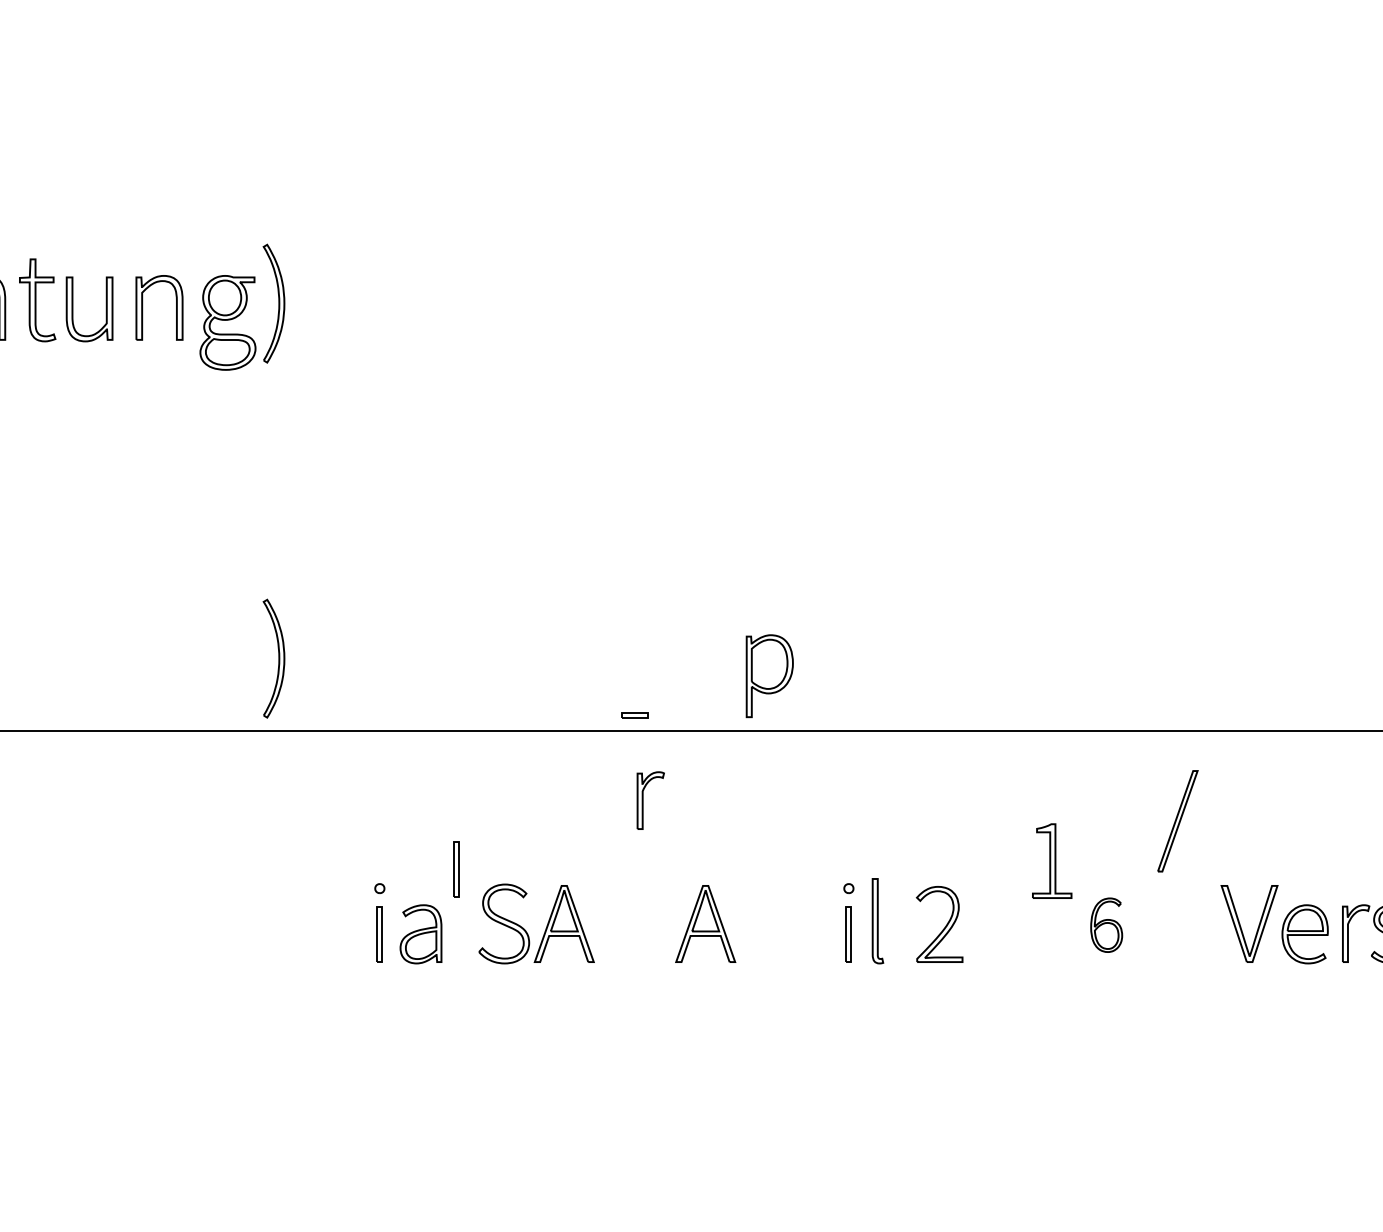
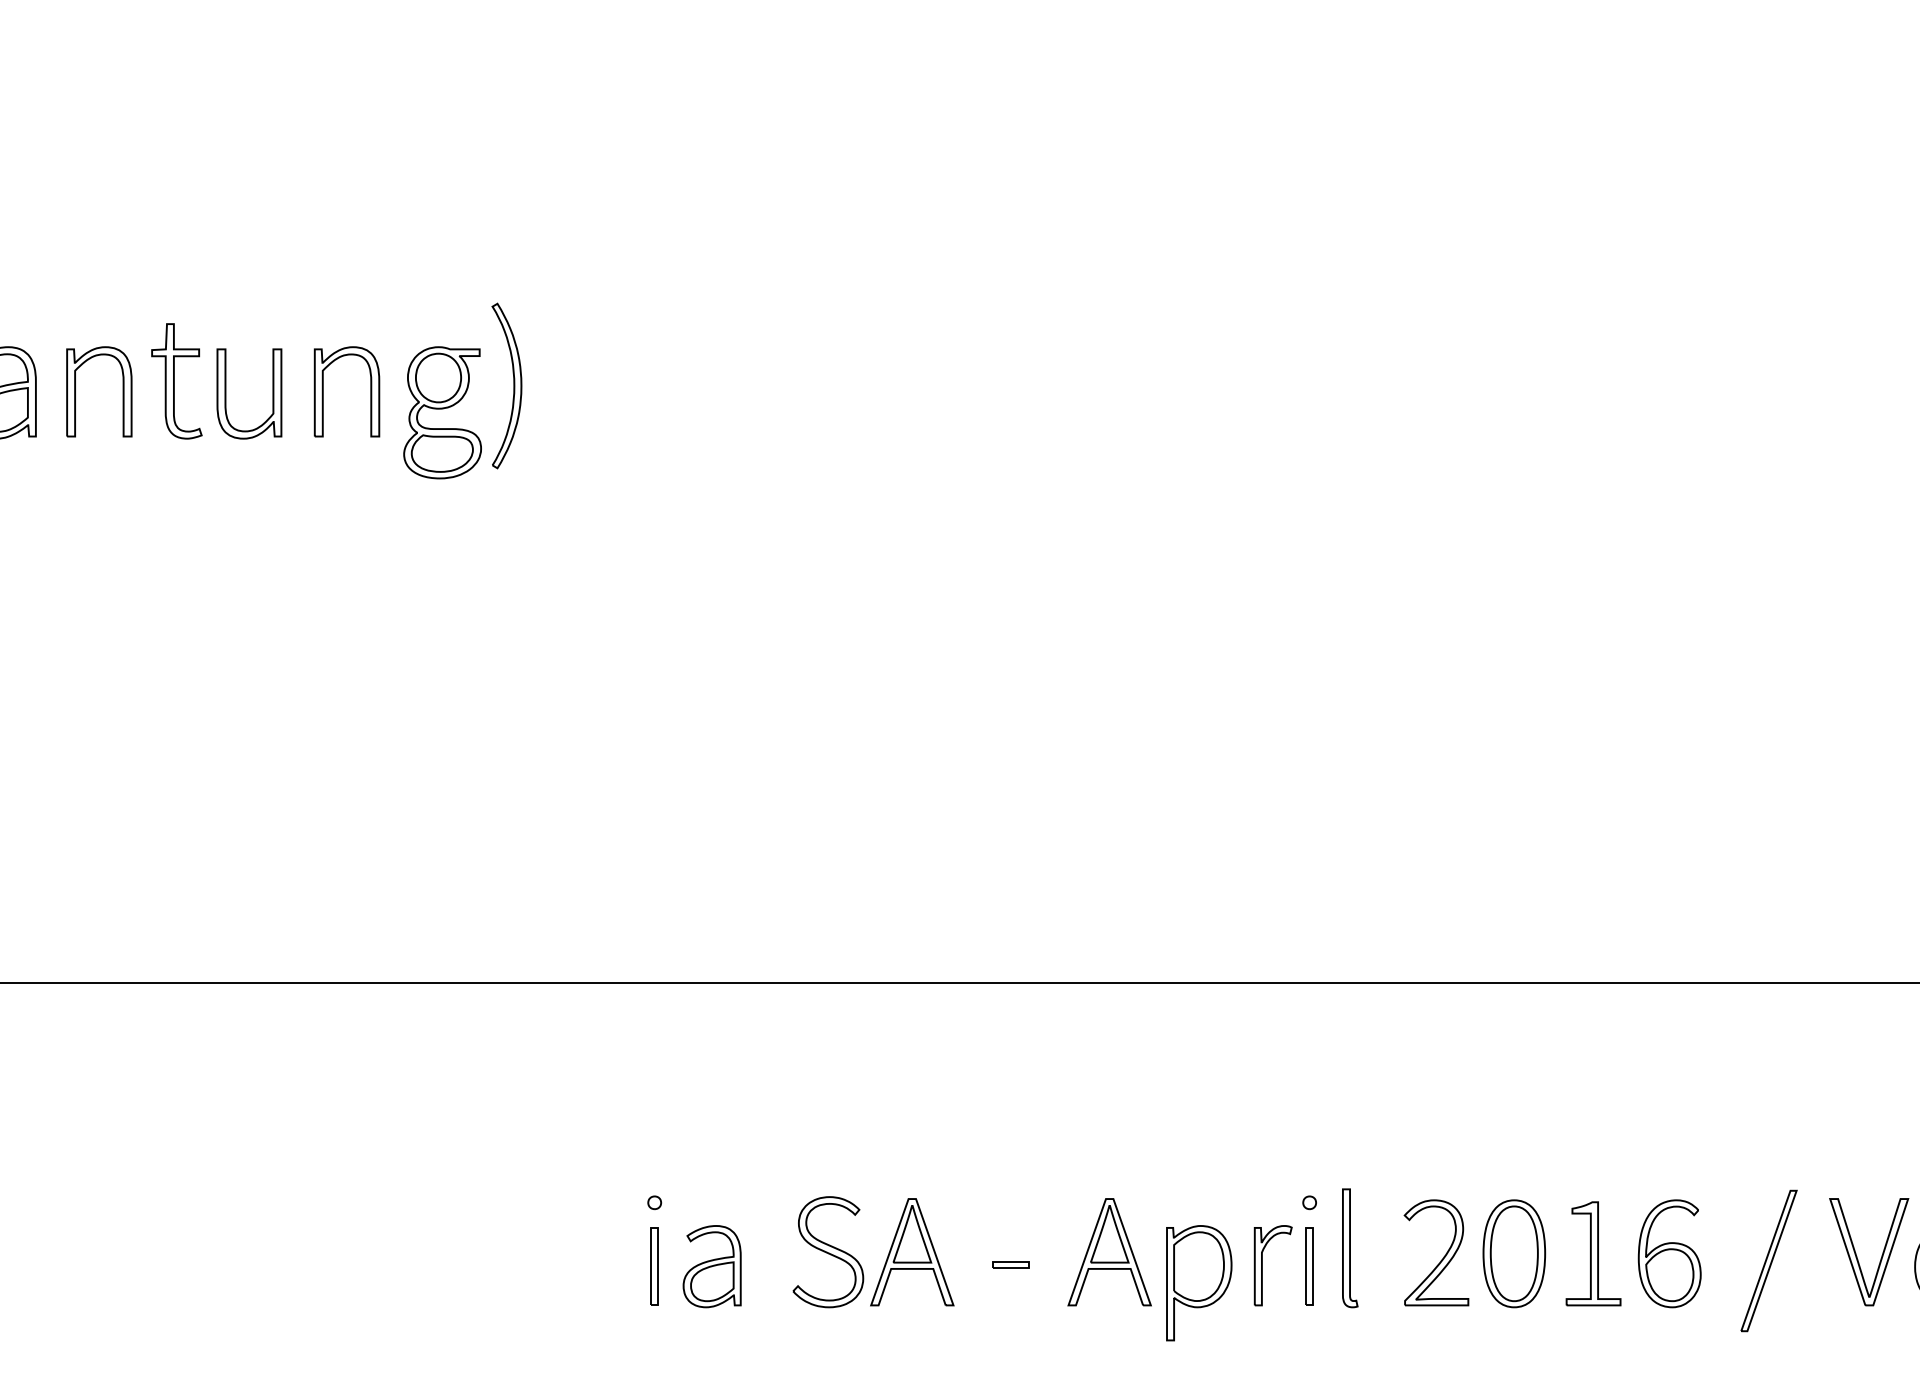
part: (273, 658) -> (506, 881), removed
part: (769, 676) -> (1198, 1283), moved
part: (634, 715) -> (1010, 1265), moved
part: (643, 800) -> (1263, 1265), moved
part: (1177, 821) -> (1768, 1261), moved
part: (1052, 860) -> (1593, 1252), moved
part: (456, 869) -> (761, 1176), removed
part: (995, 925) -> (1514, 1254), added
part: (1106, 925) -> (1669, 1254), size x1.43

